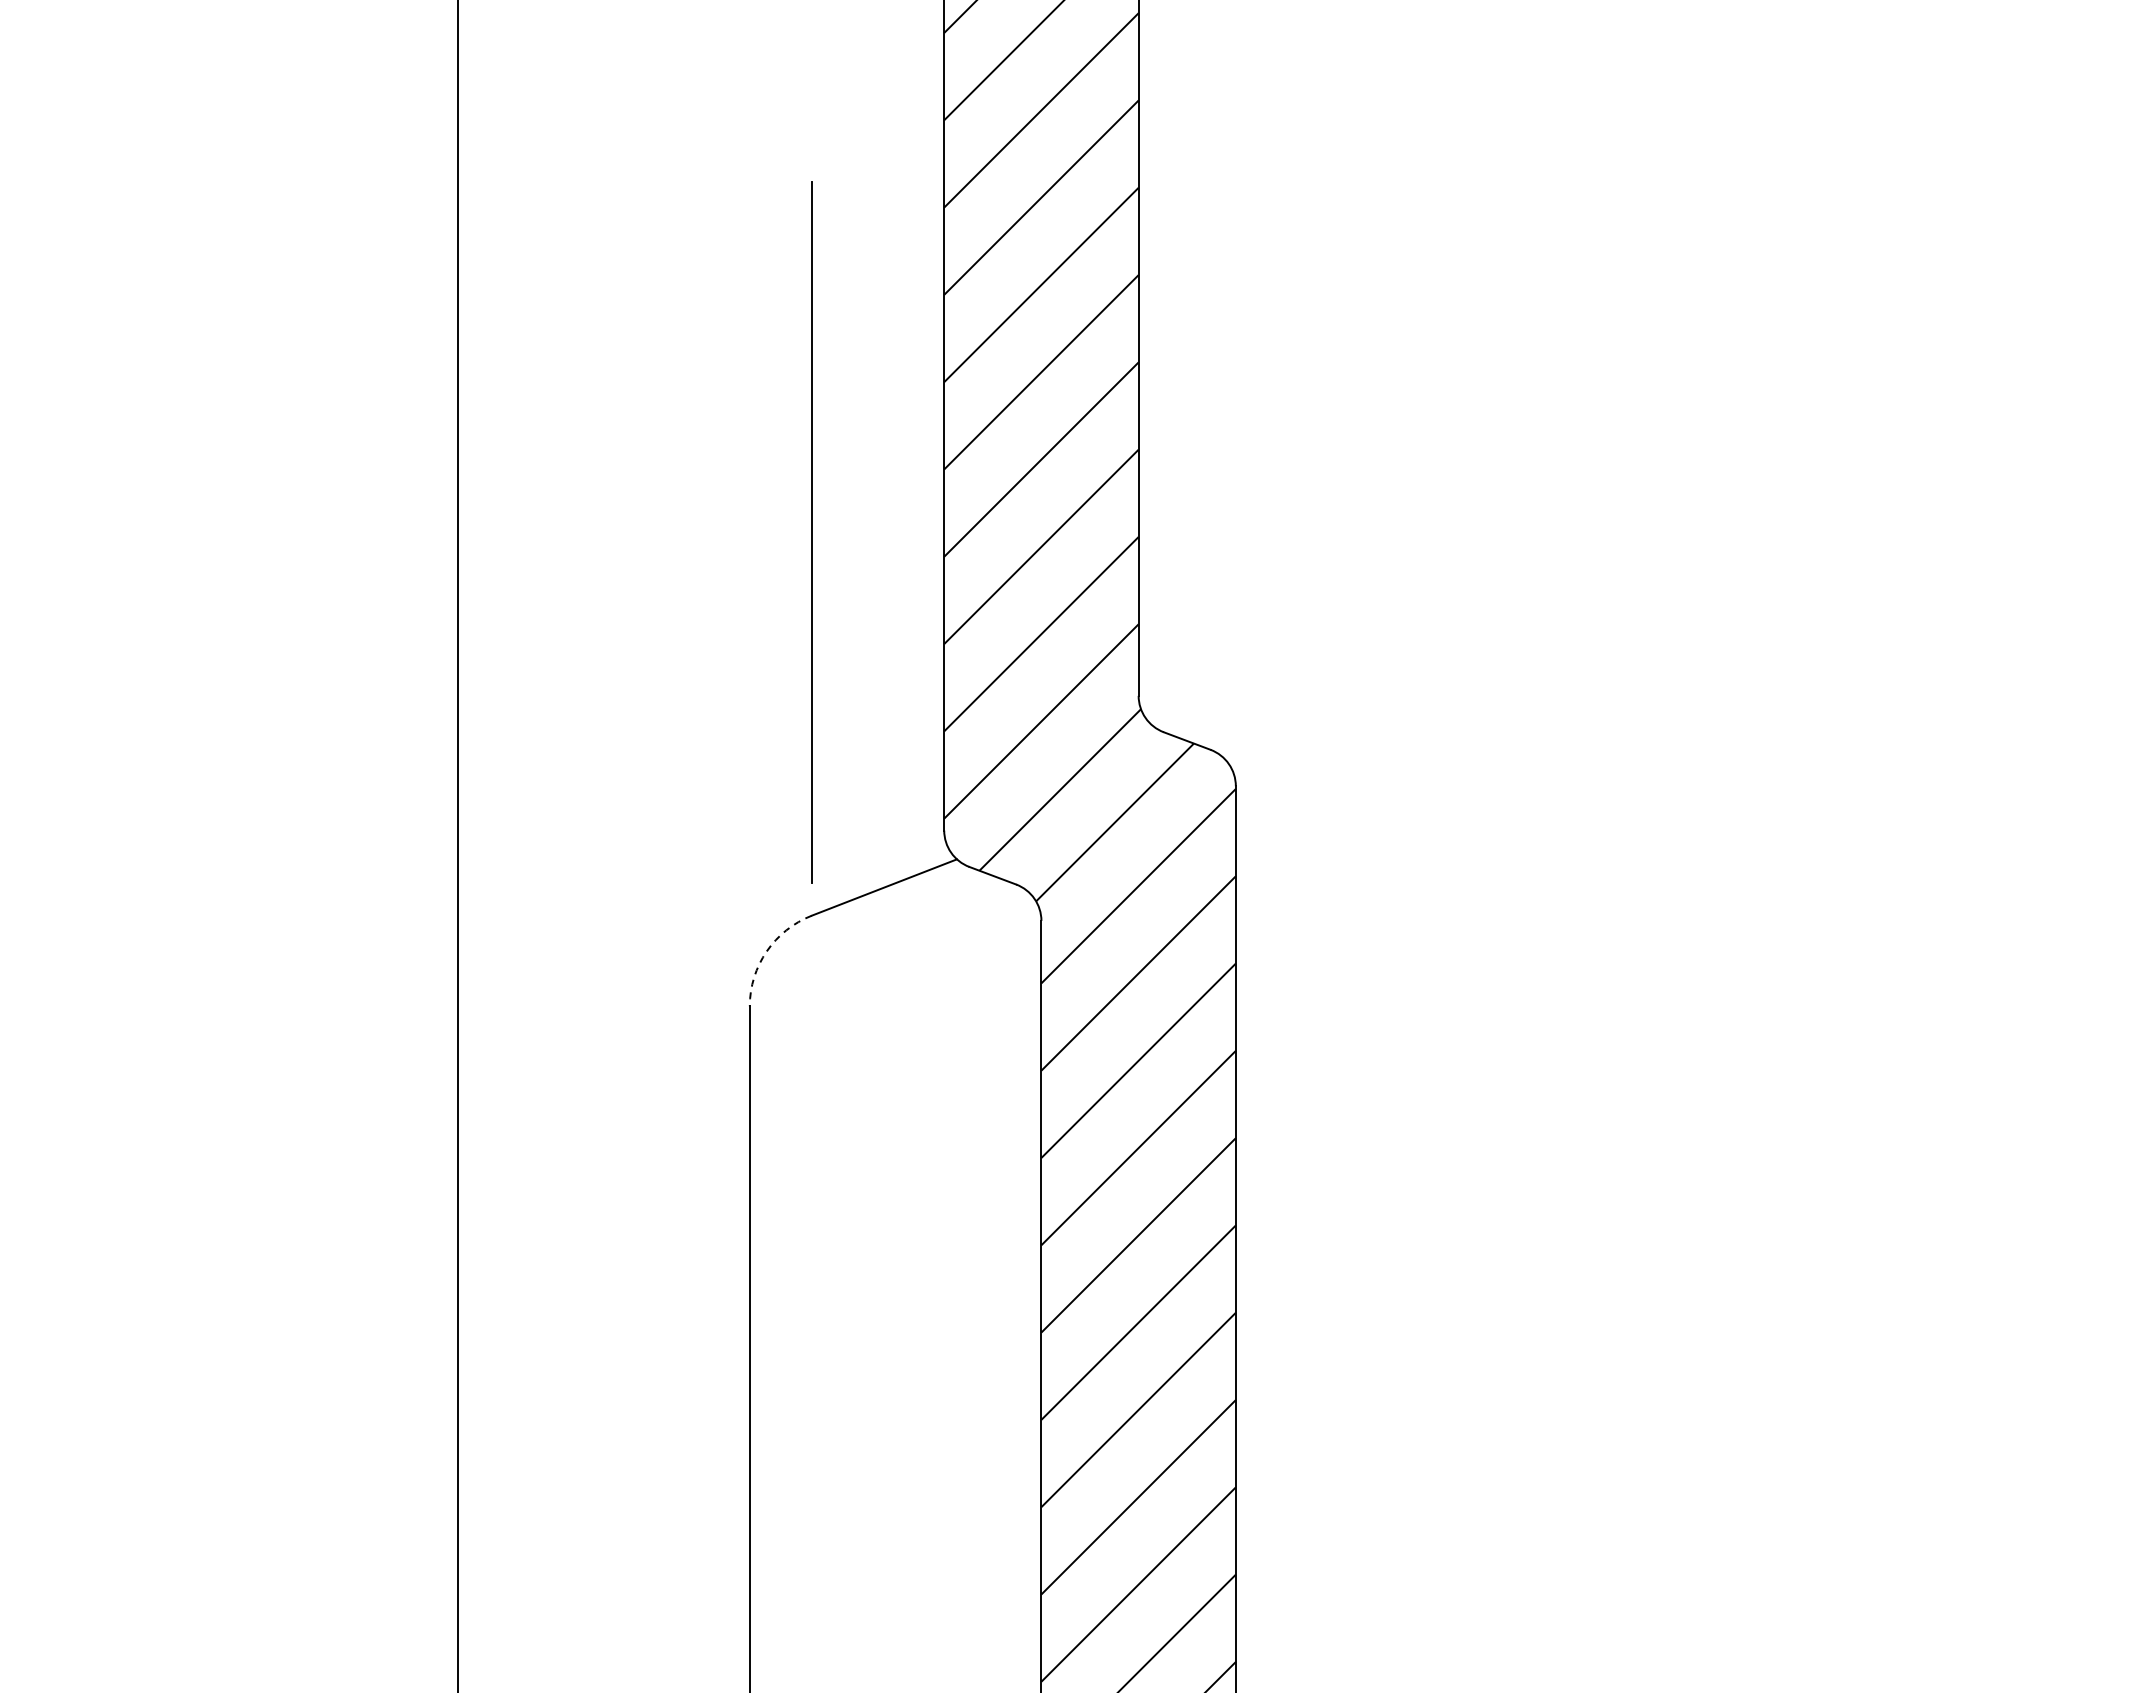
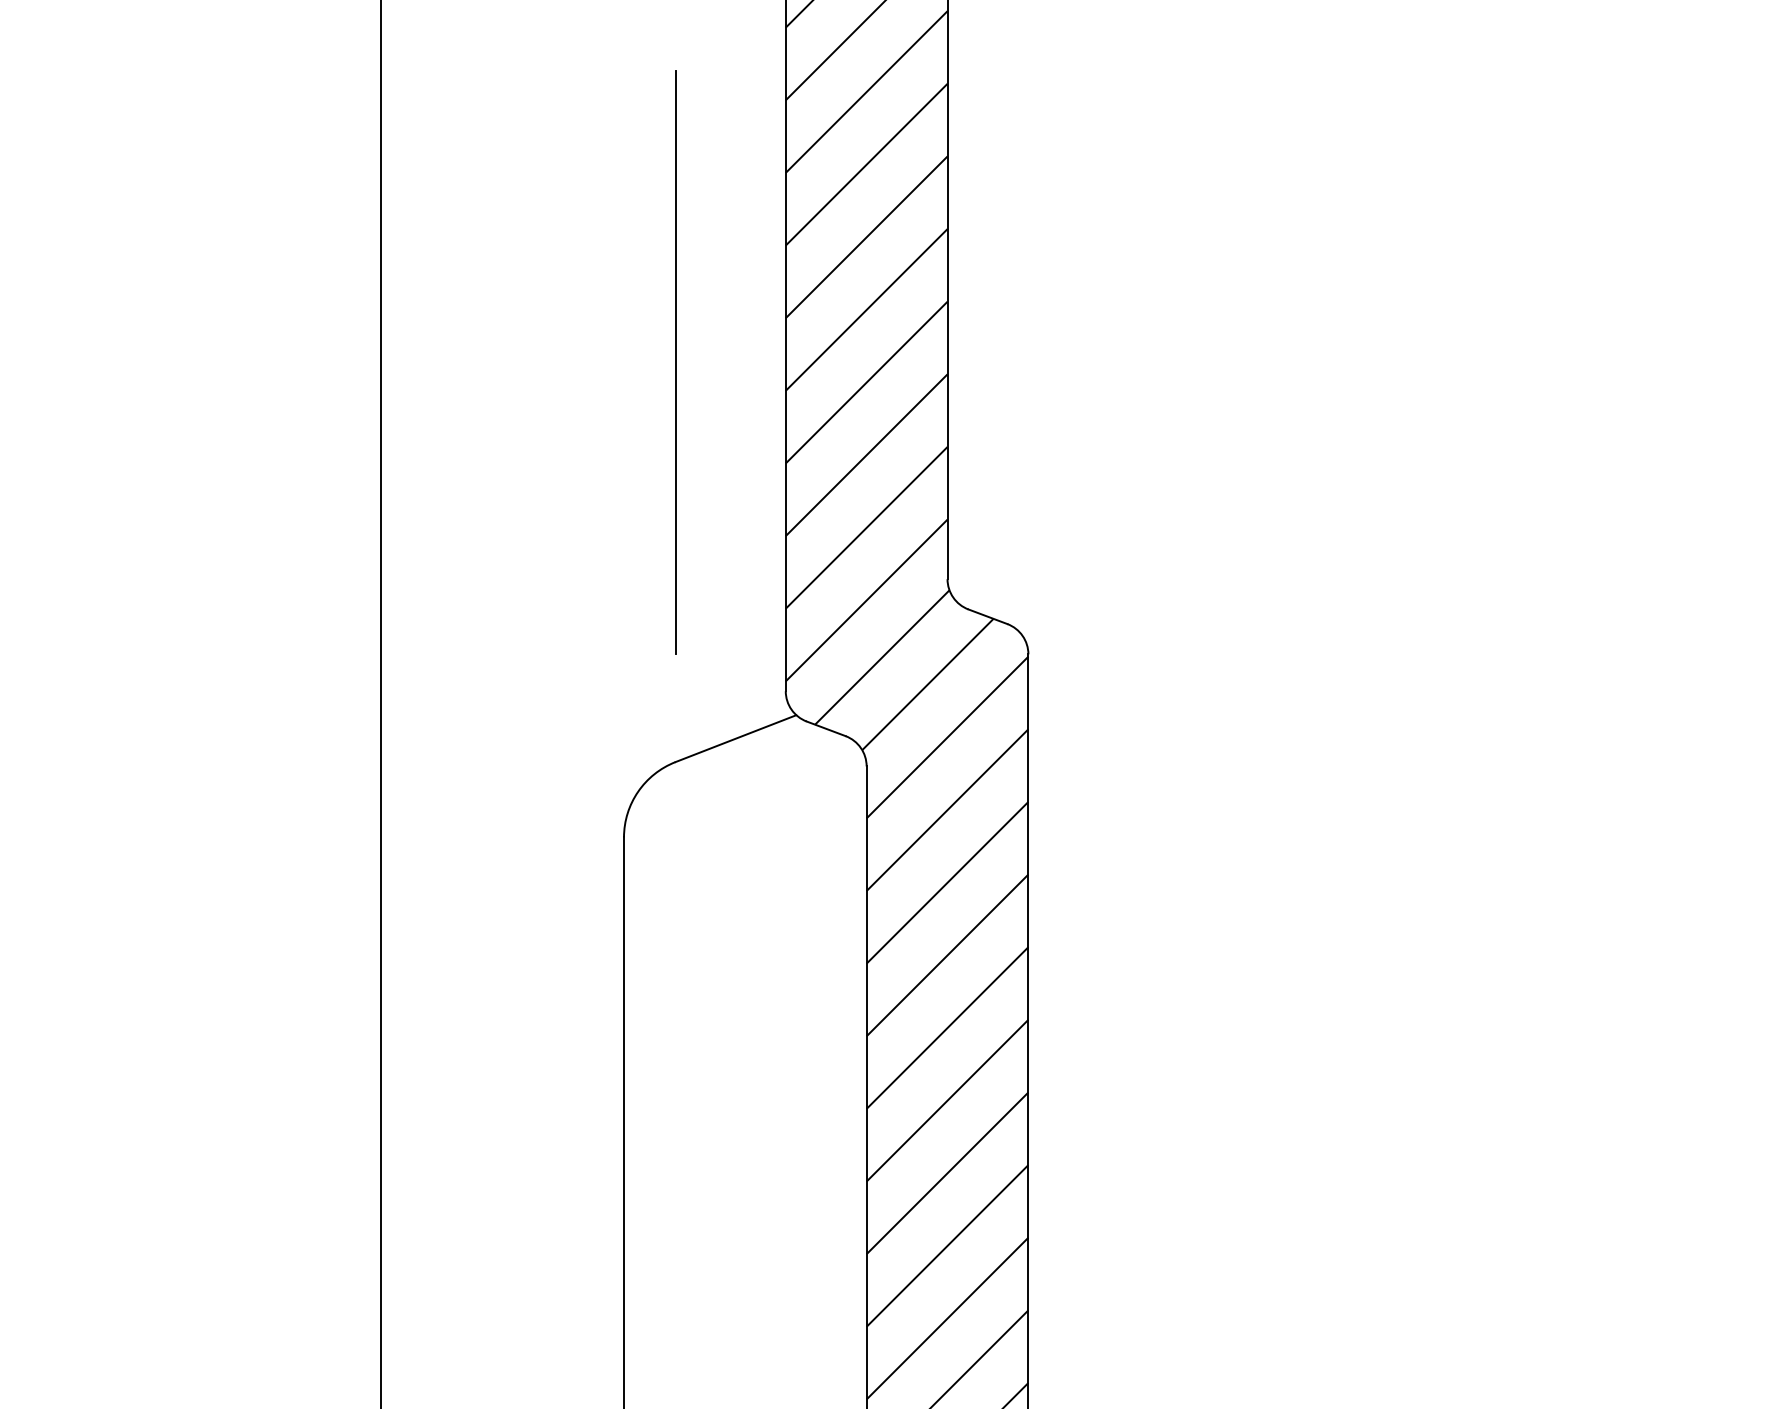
line: (811, 532) -> (675, 362), moved
arc: (766, 951) -> (637, 791), dashed -> solid

